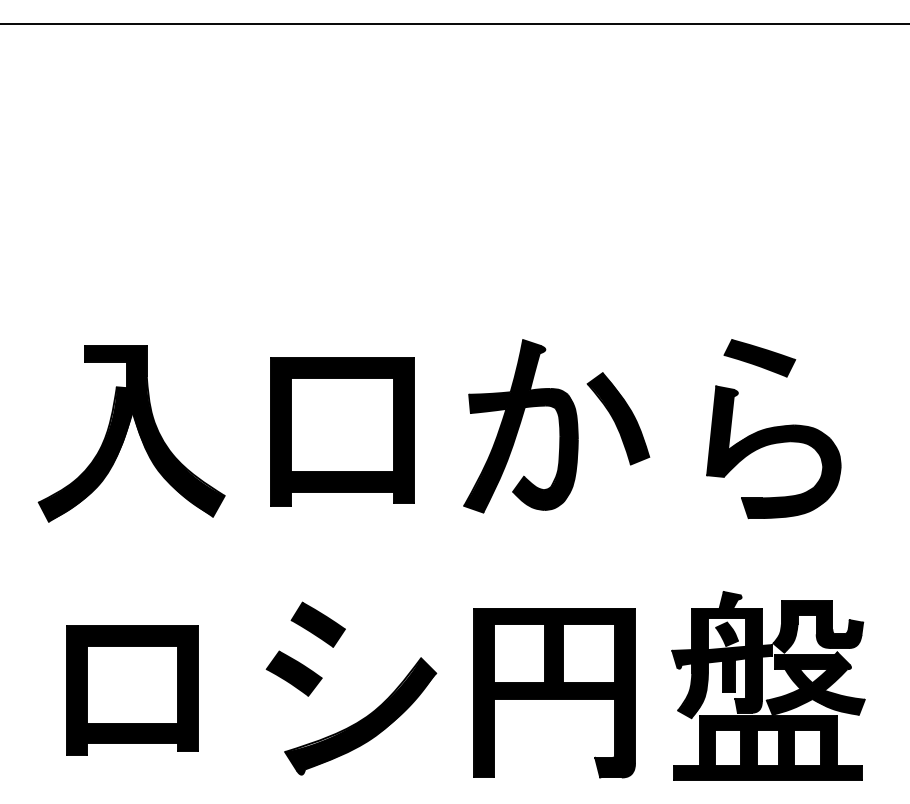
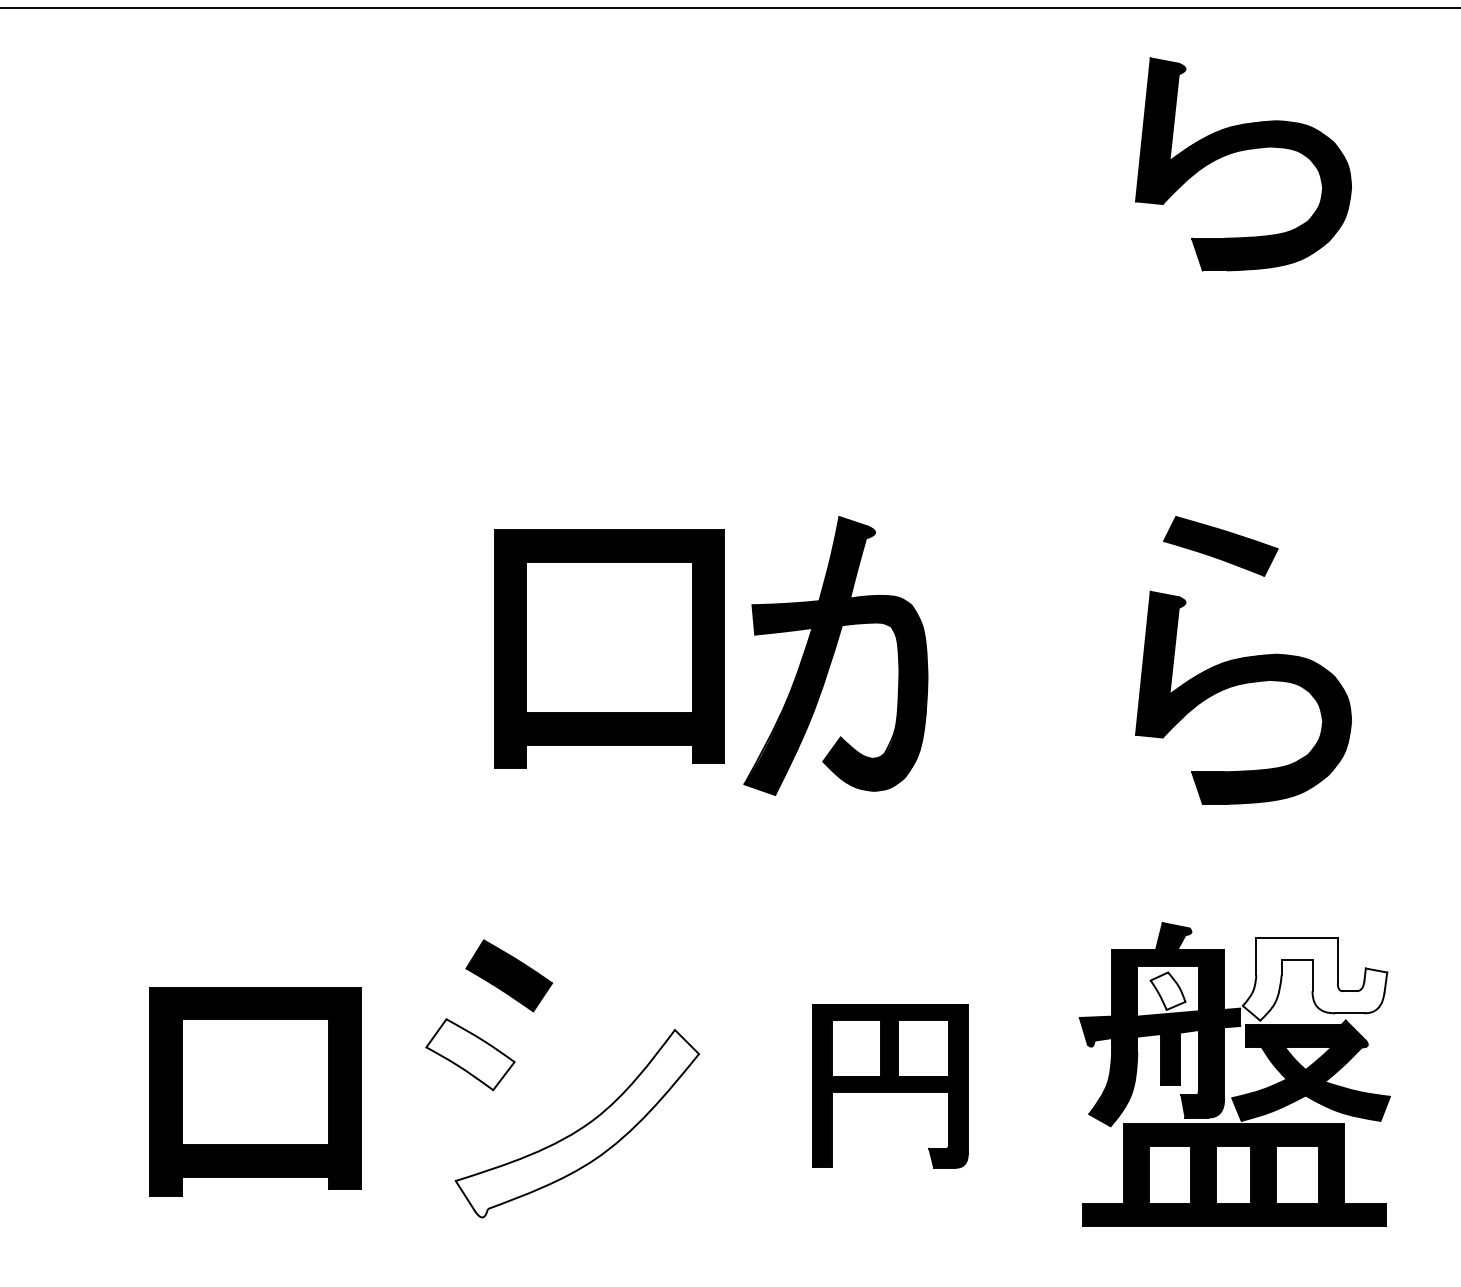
part: (773, 113) -> (1242, 151), added
part: (618, 418) -> (993, 643), removed
part: (342, 431) -> (609, 648), moved
part: (131, 433) -> (208, 667), removed
fill: (818, 626) -> (1315, 978), removed
fill: (726, 633) -> (1167, 989), removed
fill: (293, 673) -> (469, 1054), removed
part: (132, 690) -> (254, 1091), moved
part: (554, 693) -> (889, 1086), size x0.6
fill: (360, 716) -> (577, 1123), removed

